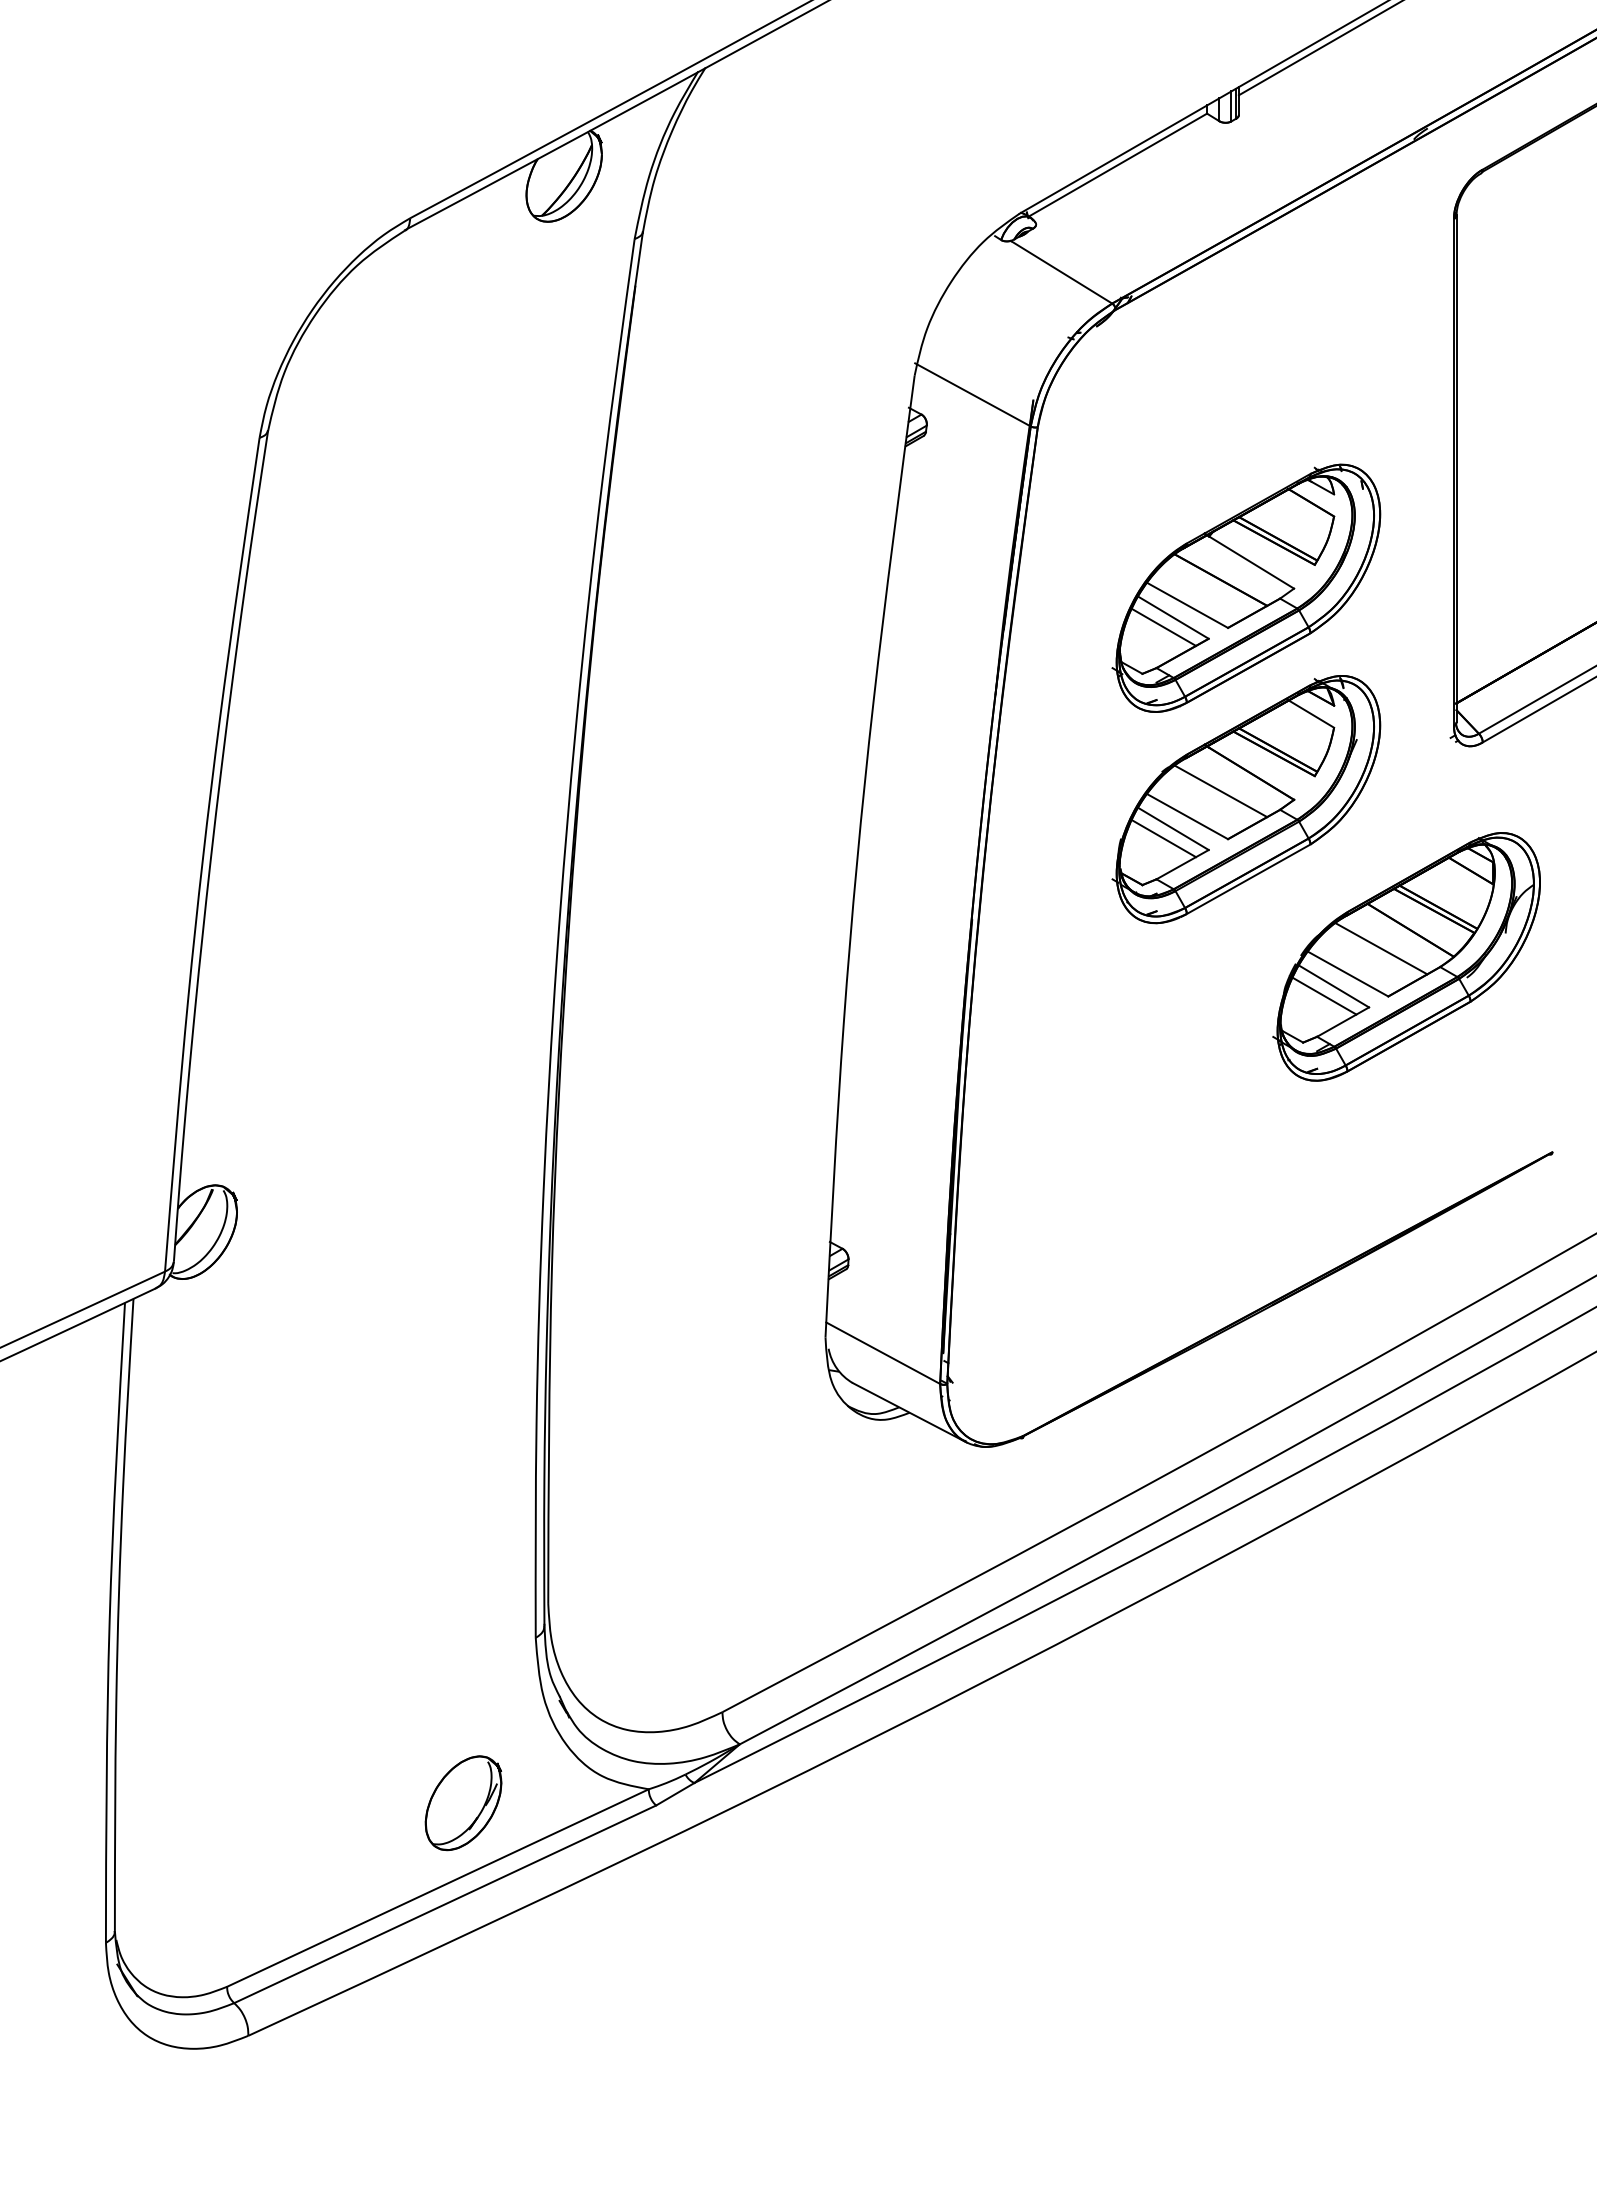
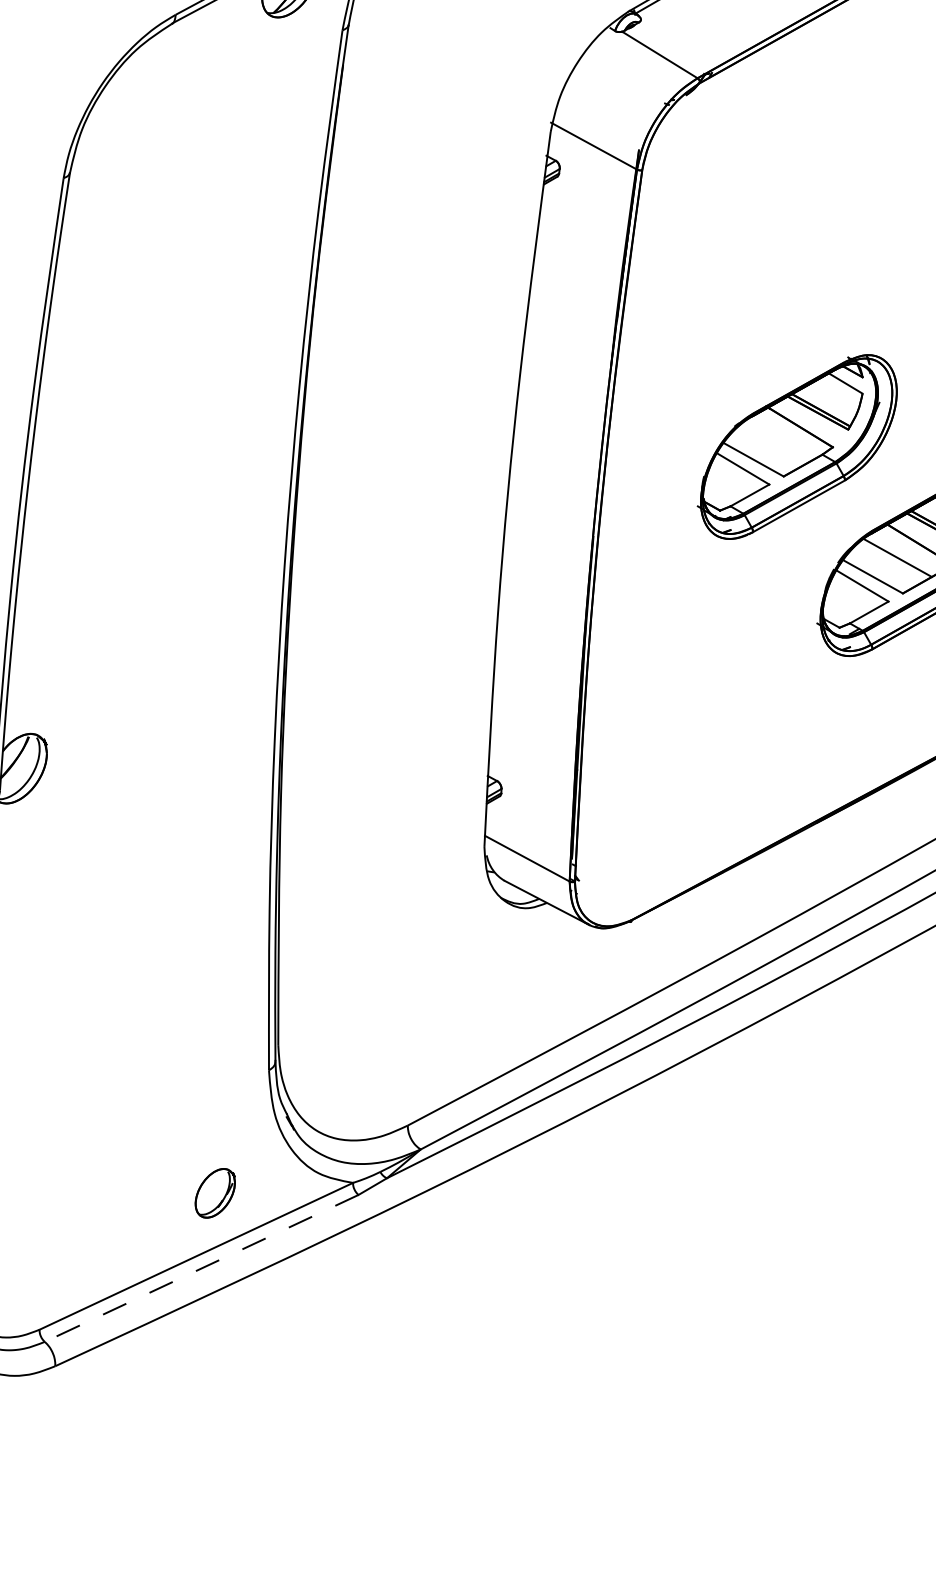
part: (1246, 587) -> (797, 289), removed
line: (1220, 791) -> (778, 441), removed
line: (1163, 838) -> (735, 475), removed
line: (1324, 996) -> (855, 593), removed
part: (463, 1803) -> (215, 1193), size x0.7
line: (445, 1904) -> (201, 1268), solid -> dashed

